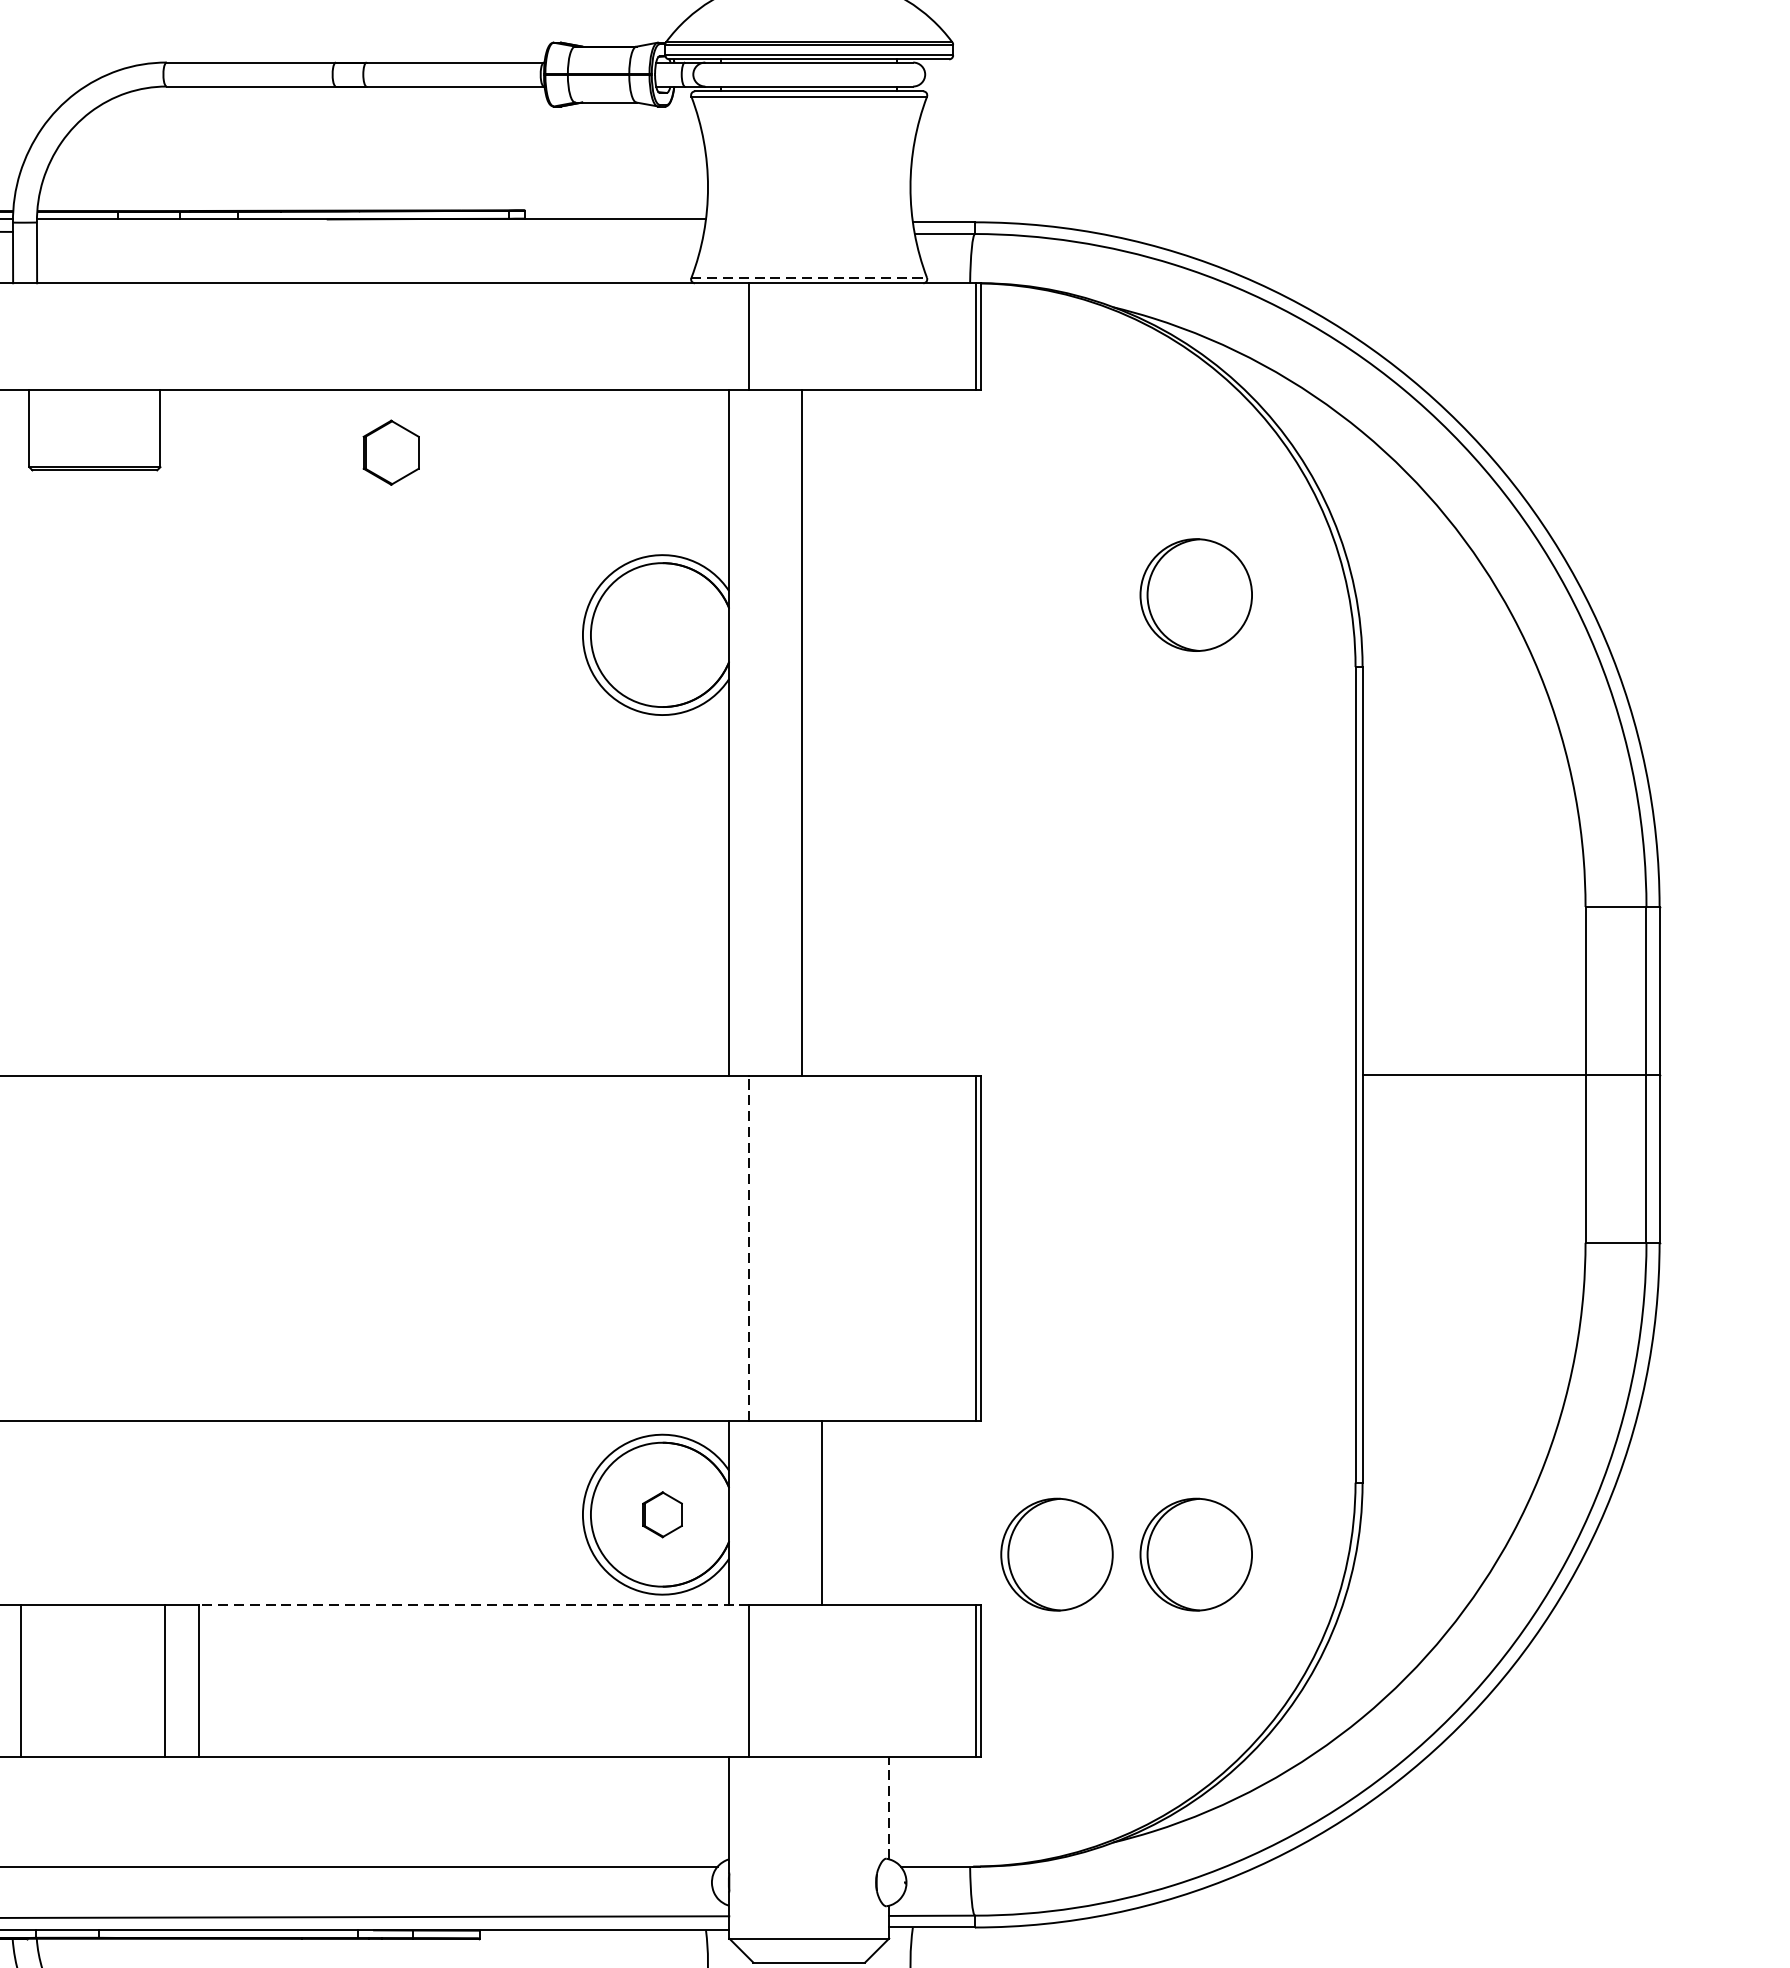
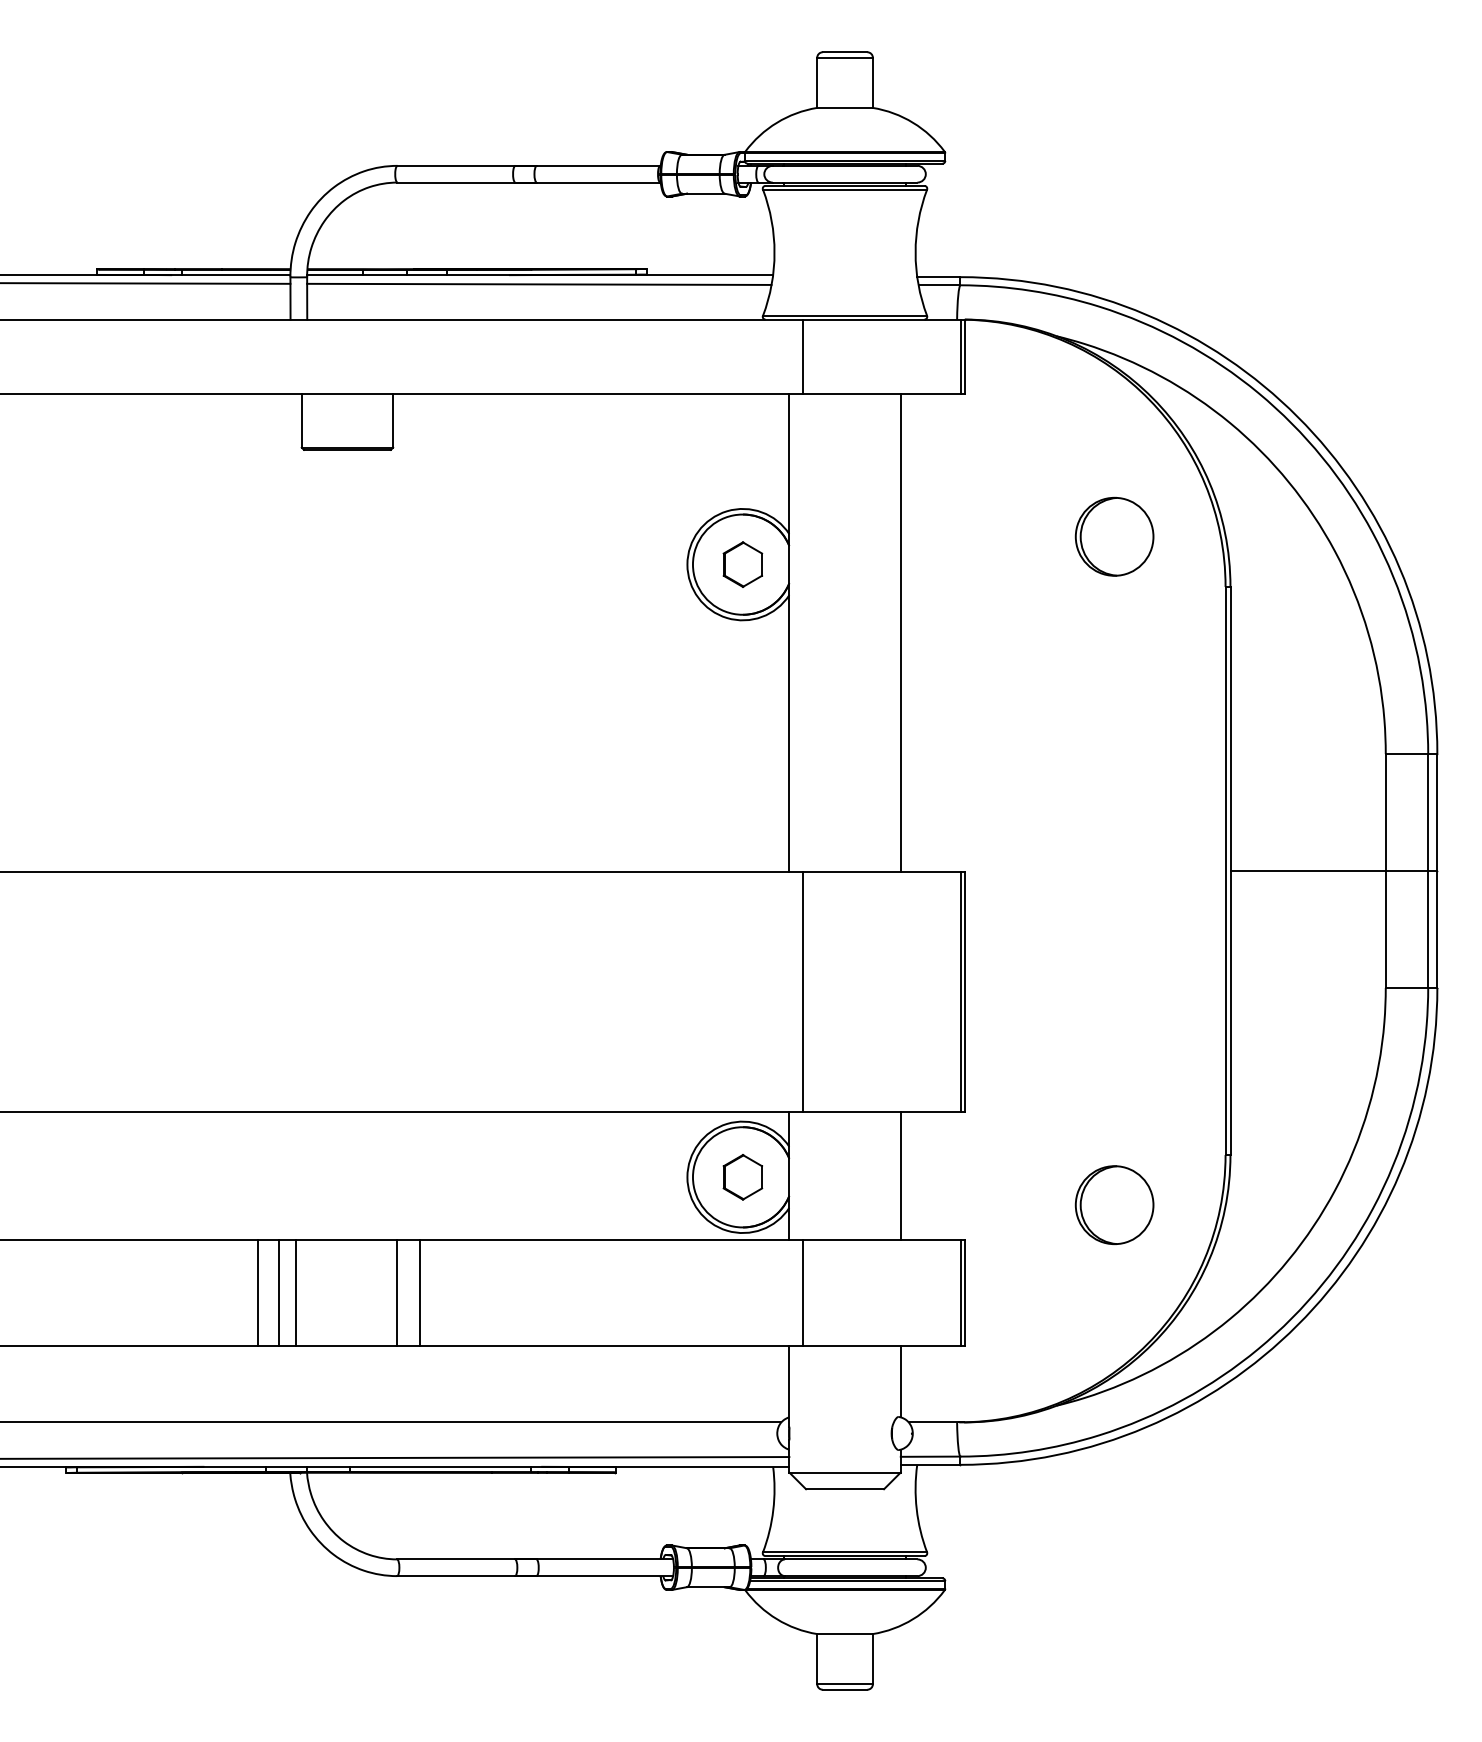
line: (370, 231) -> (539, 283), added
line: (809, 277) -> (845, 315), dashed -> solid
part: (390, 452) -> (742, 564), moved
line: (801, 732) -> (900, 632), moved
line: (749, 1247) -> (803, 991), dashed -> solid
line: (821, 1513) -> (900, 1176), moved
part: (662, 1514) -> (742, 1177), size x1.43
part: (1056, 1555) -> (1017, 1205), removed
line: (473, 1605) -> (611, 1240), dashed -> solid
line: (888, 1807) -> (900, 1381), dashed -> solid

